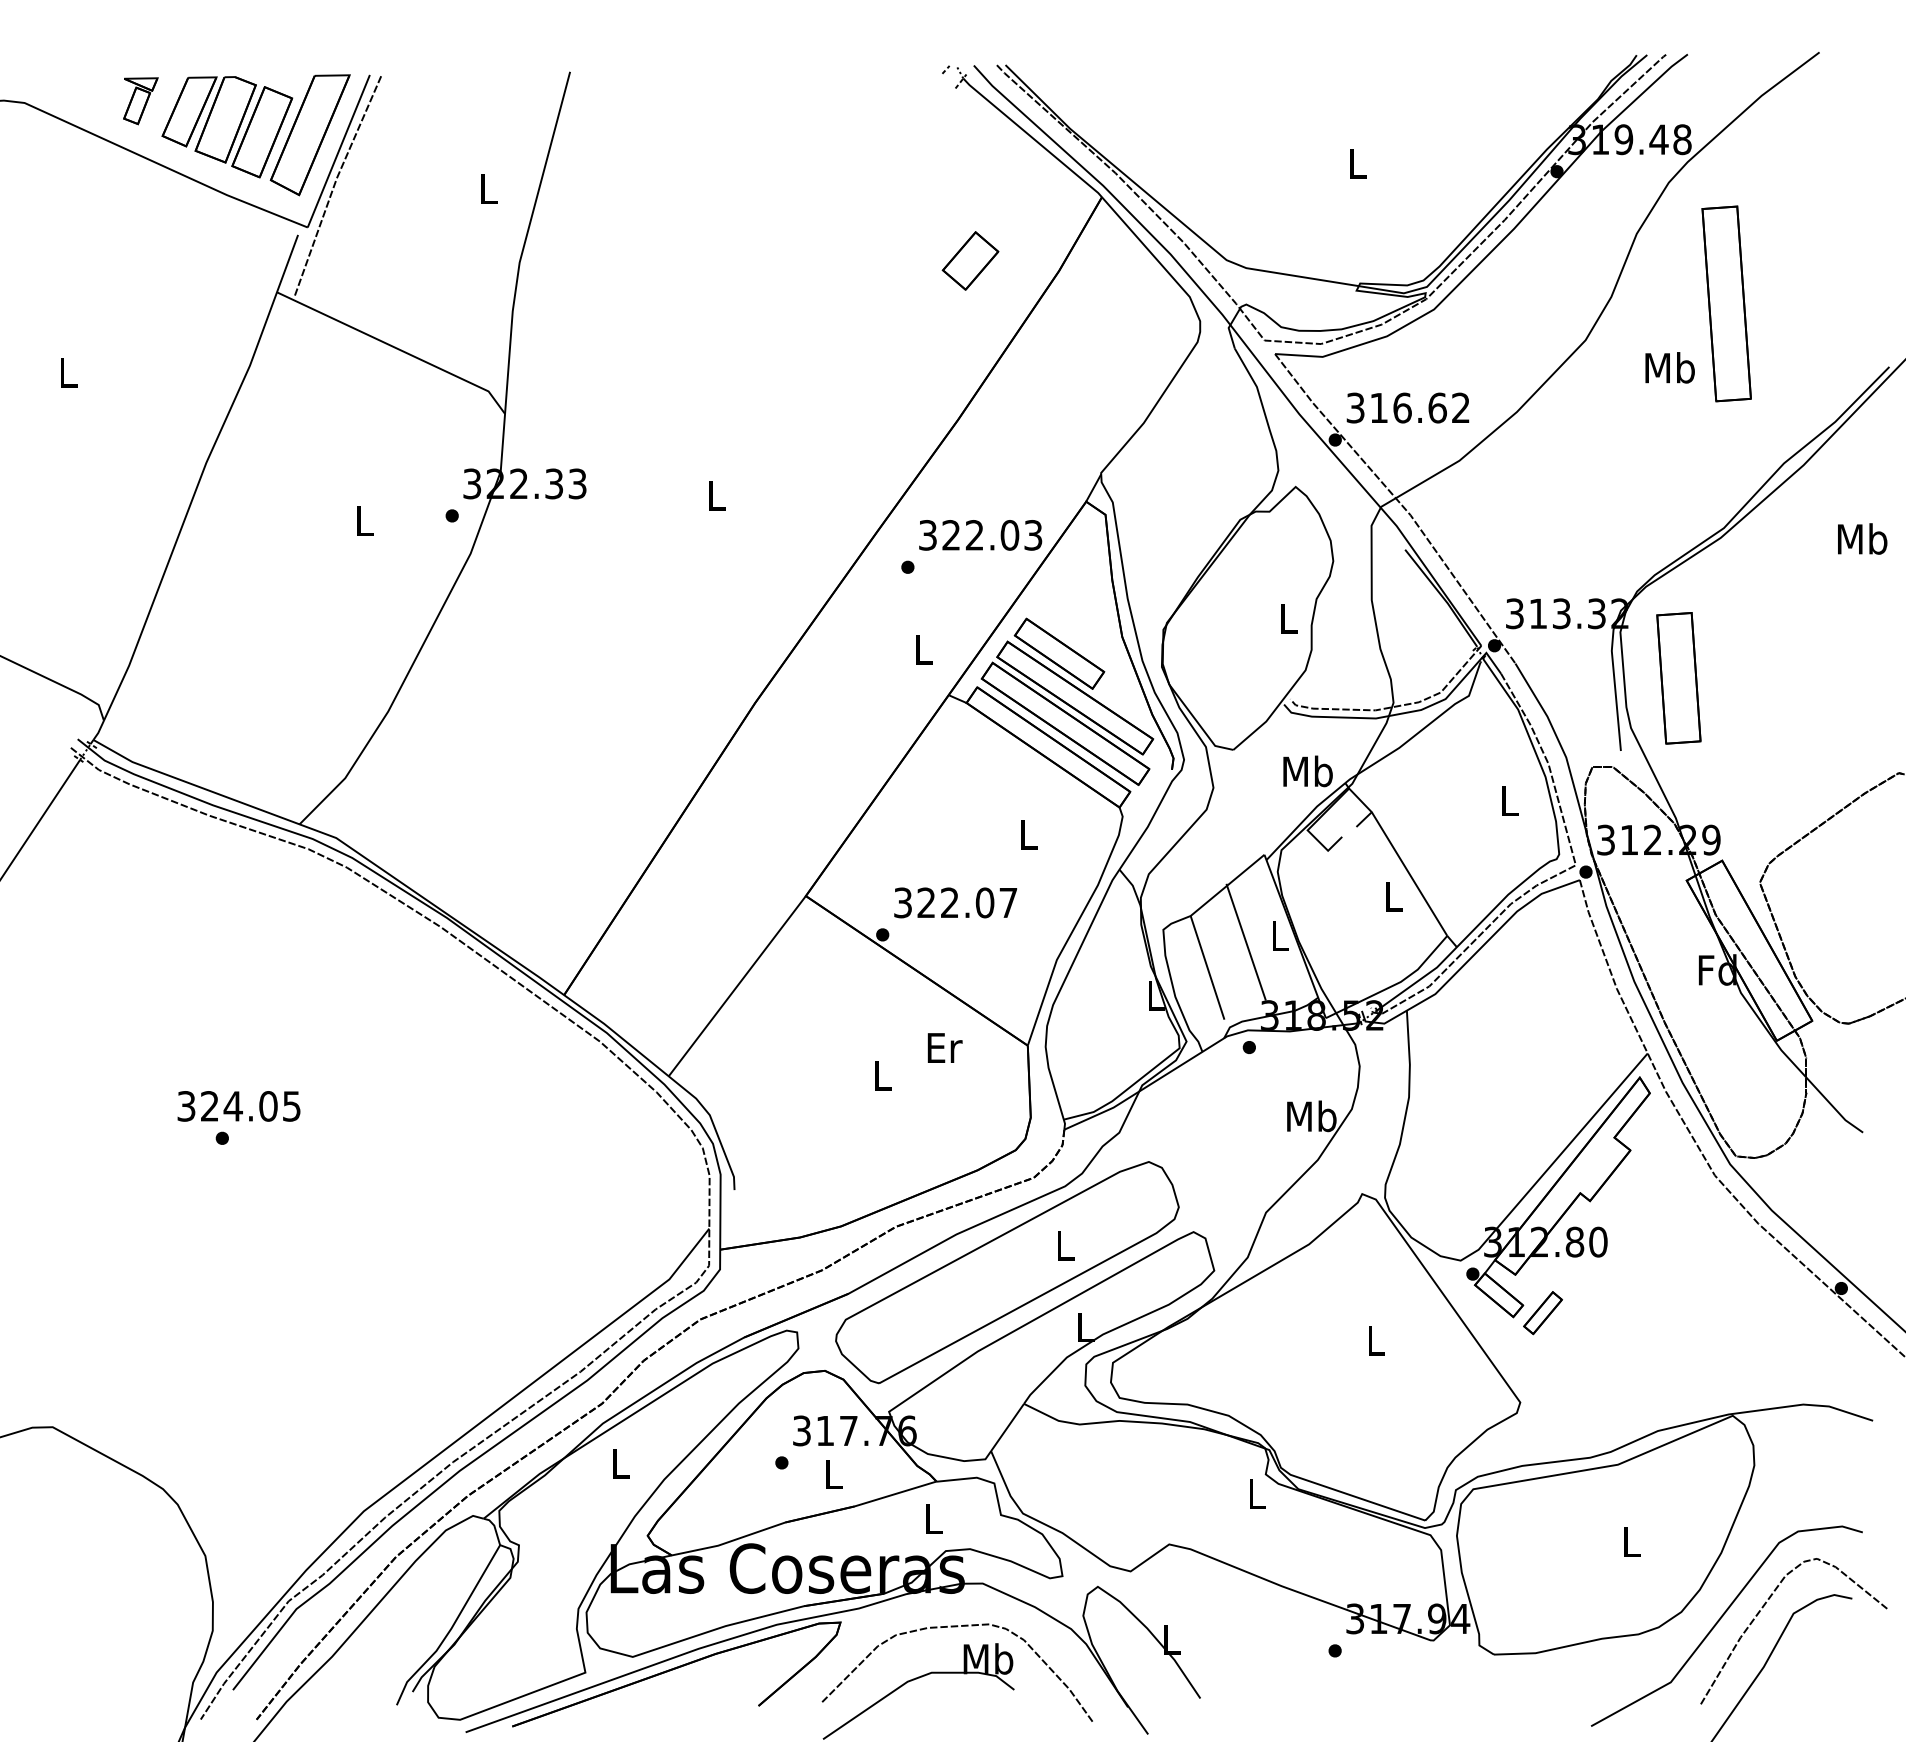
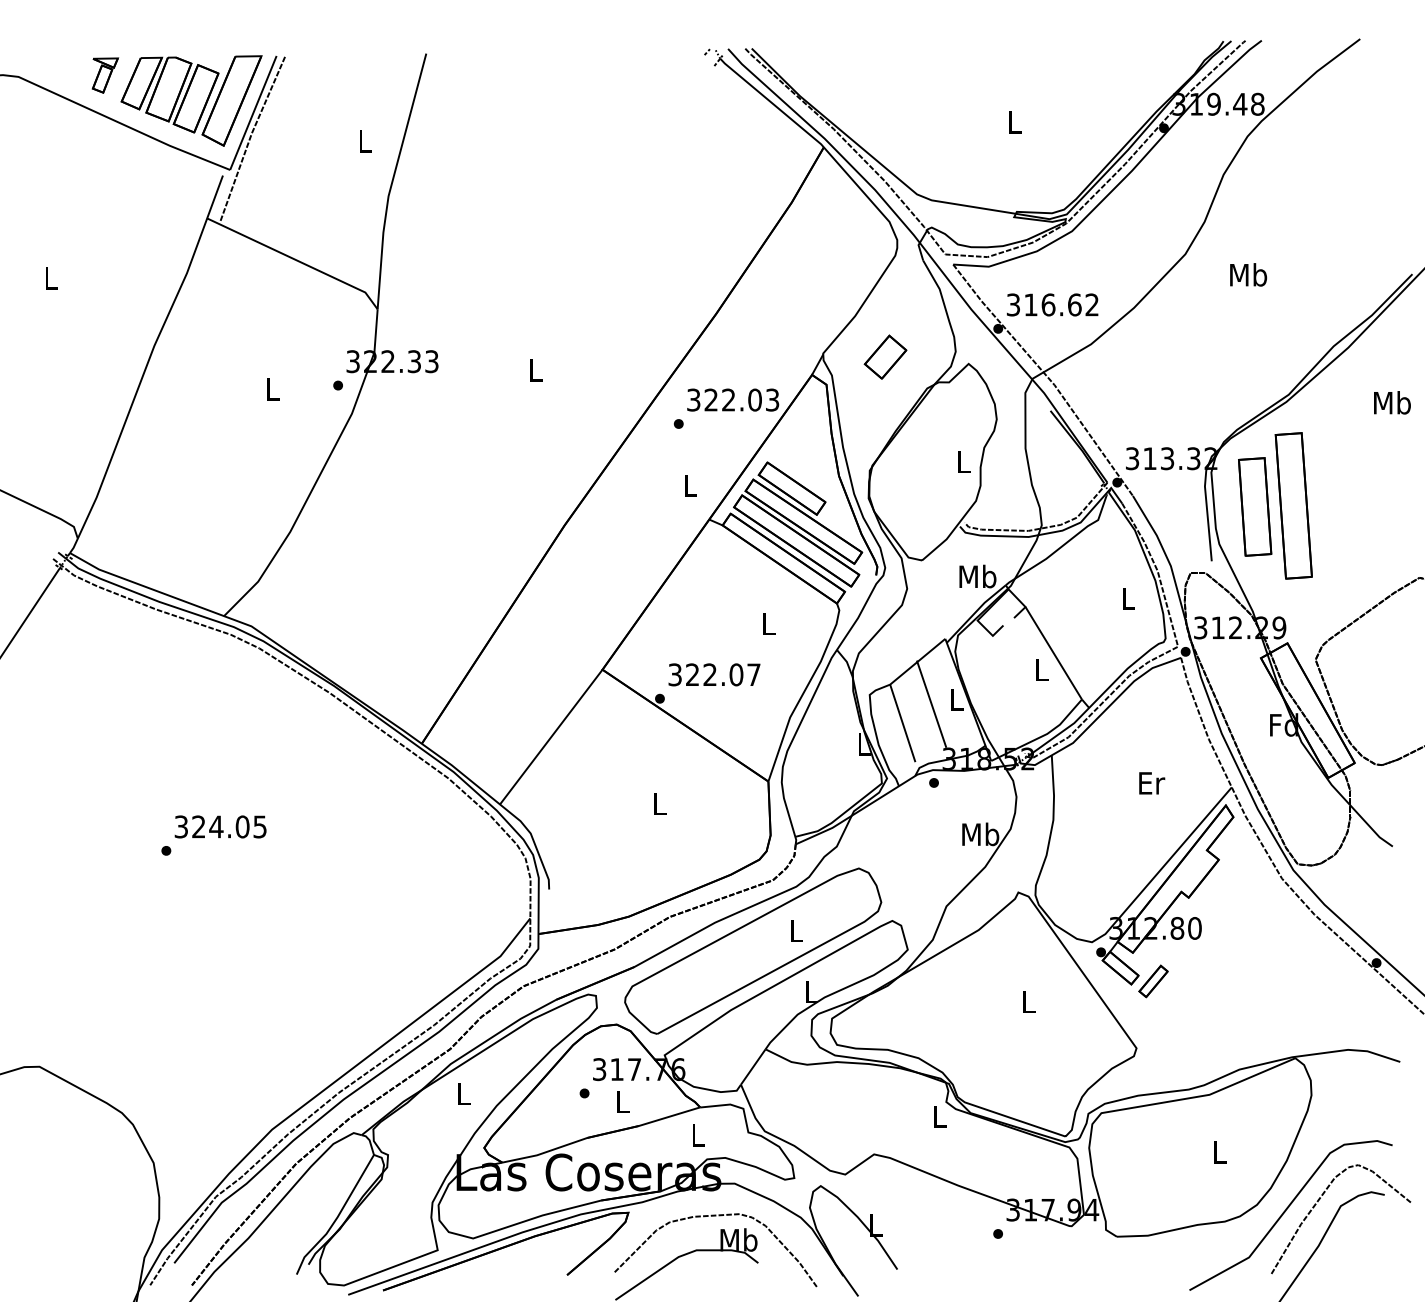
part: (970, 260) -> (885, 356), moved
part: (1726, 303) -> (1293, 505), moved
text: (944, 1047) -> (1151, 782), moved
text: (238, 1106) -> (220, 827), moved

